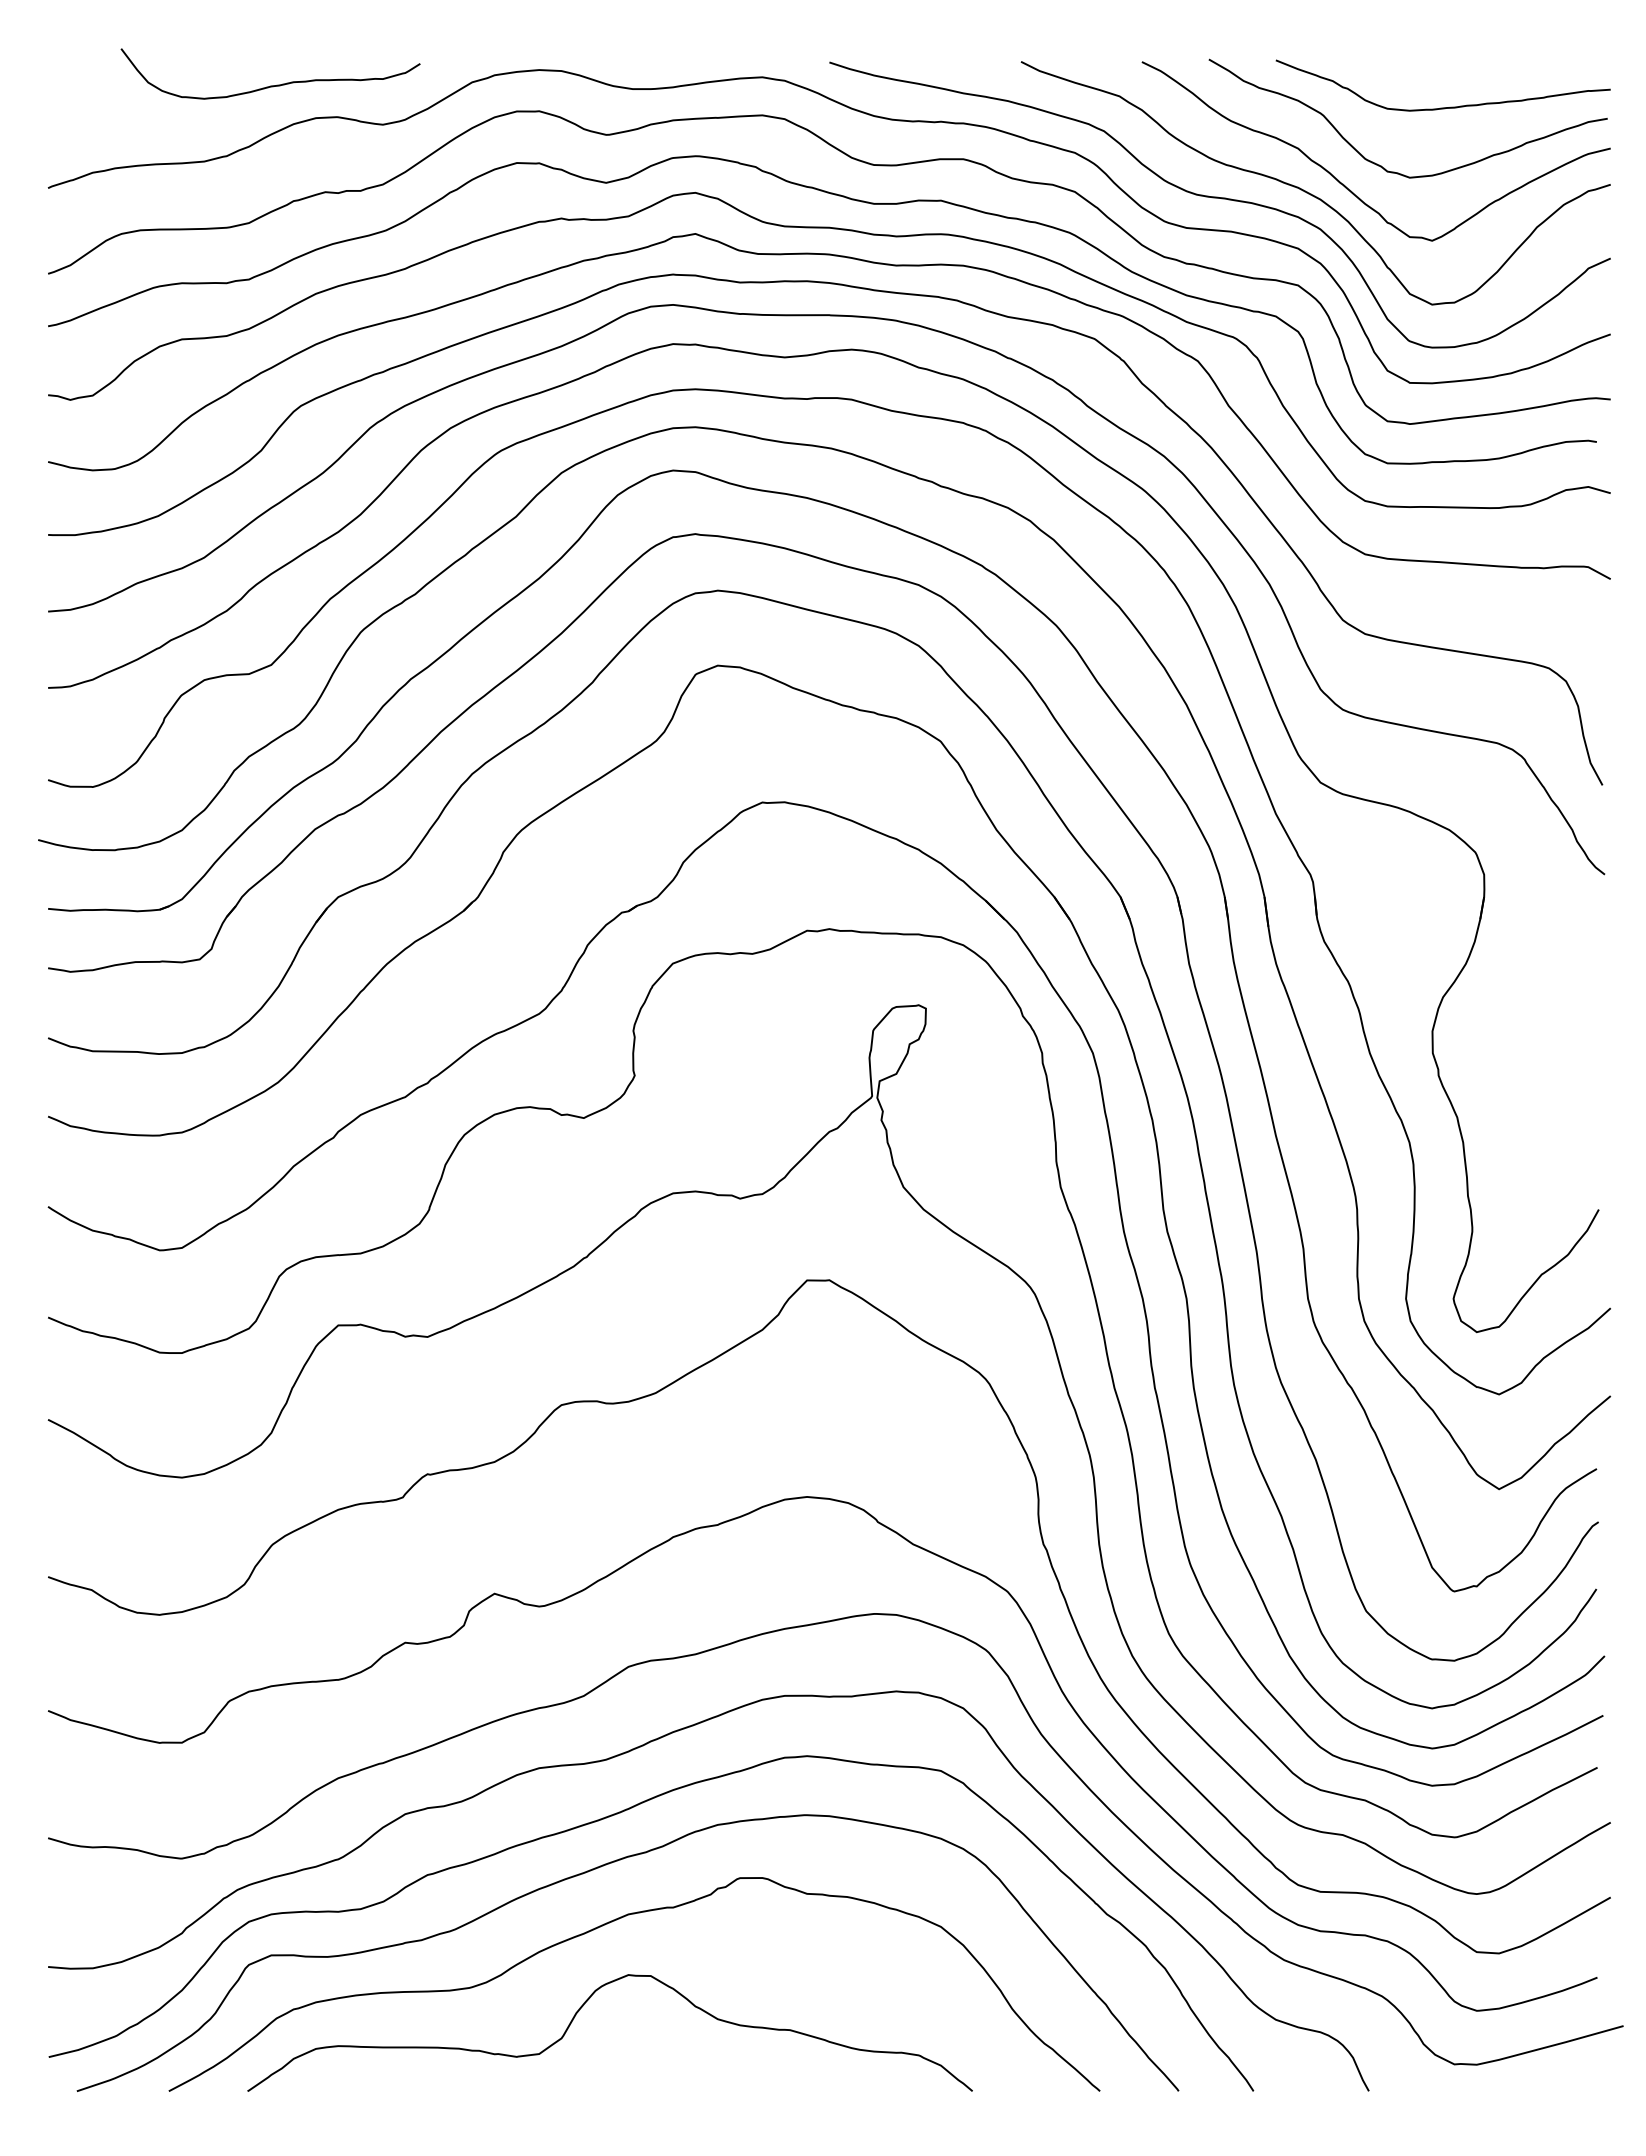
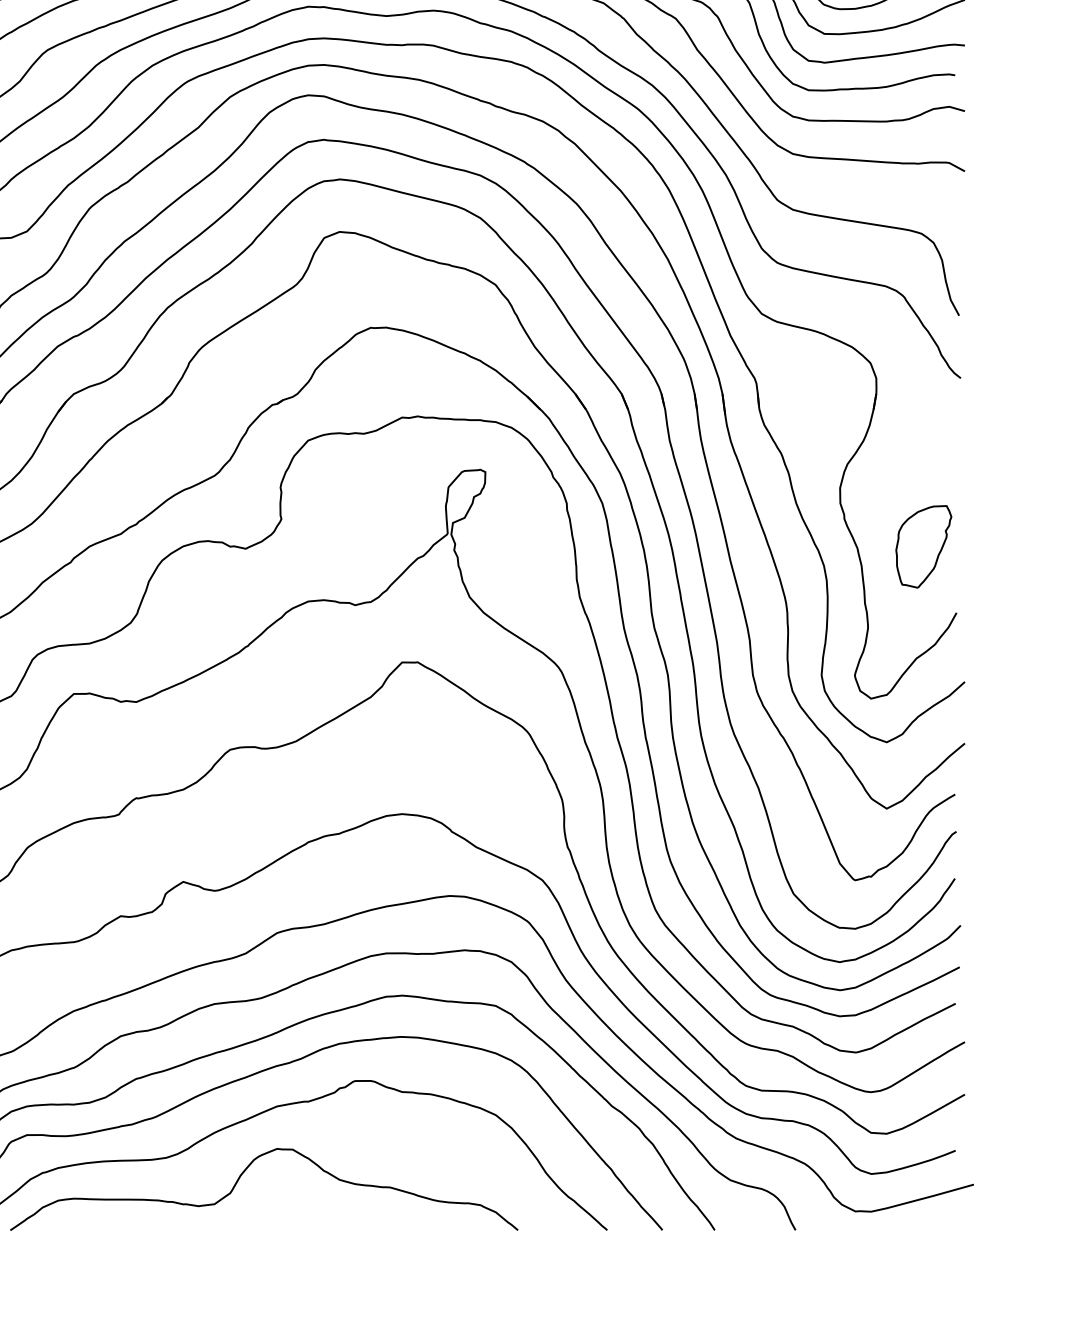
part: (1551, 1115) -> (923, 546), added

